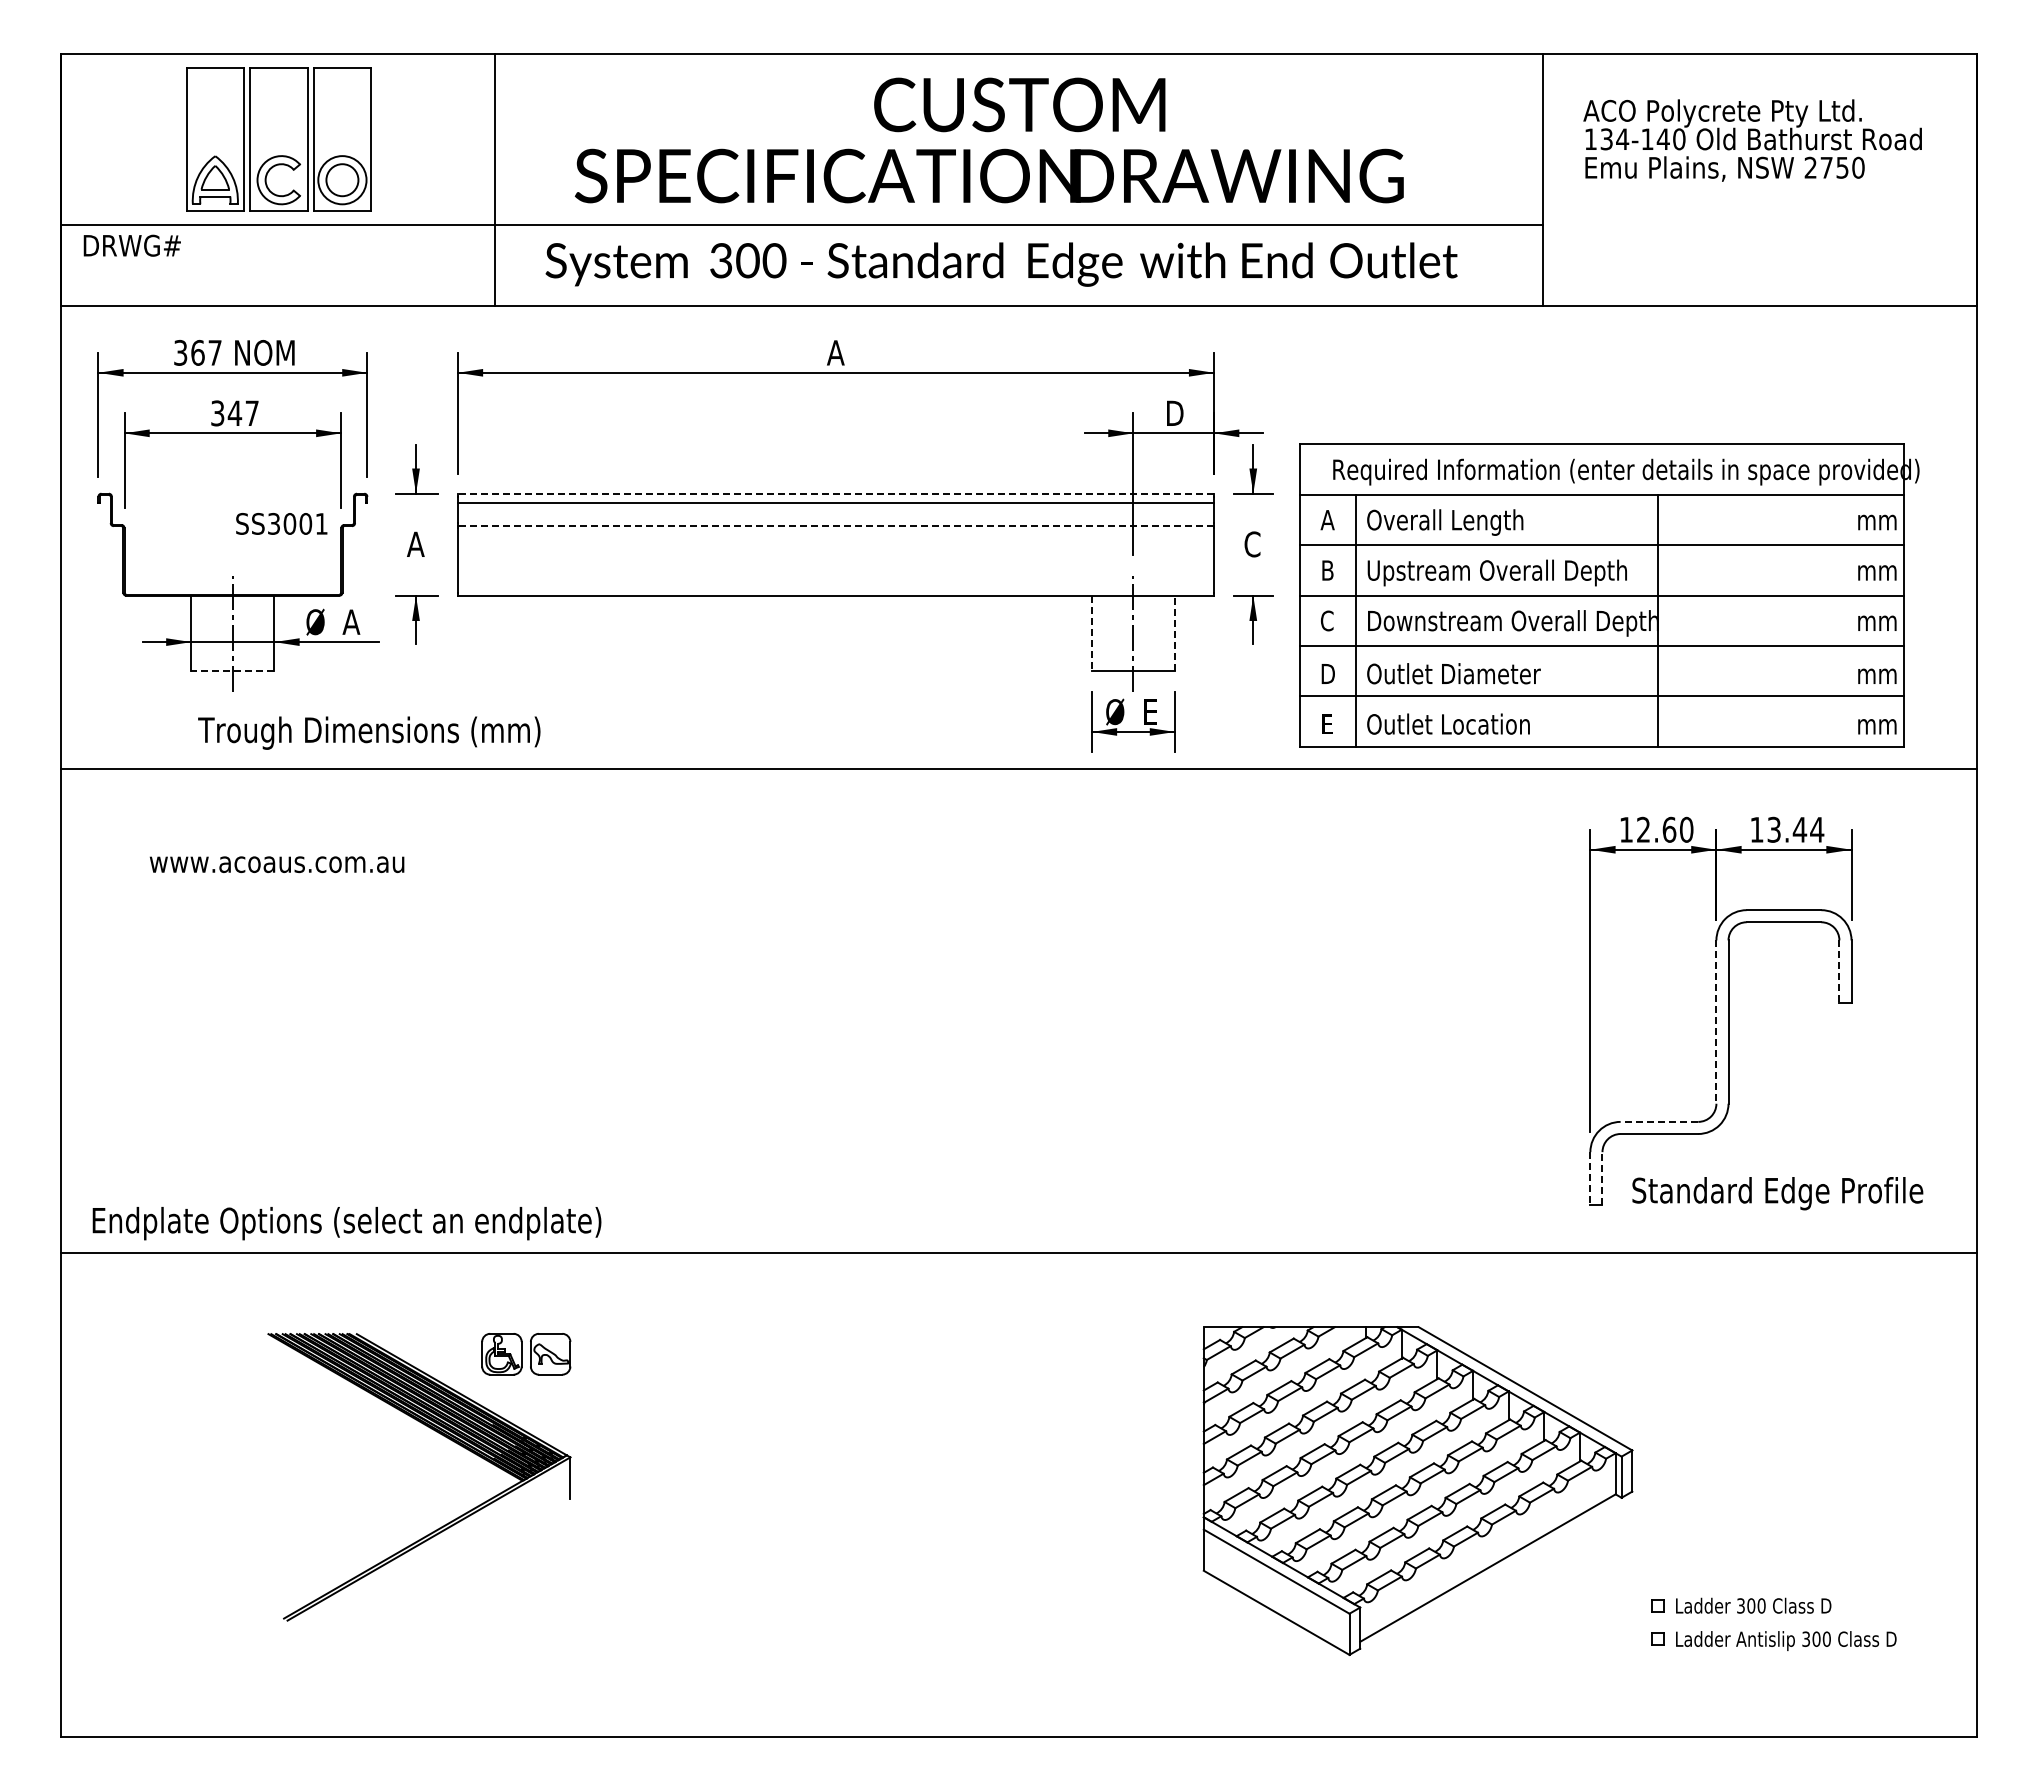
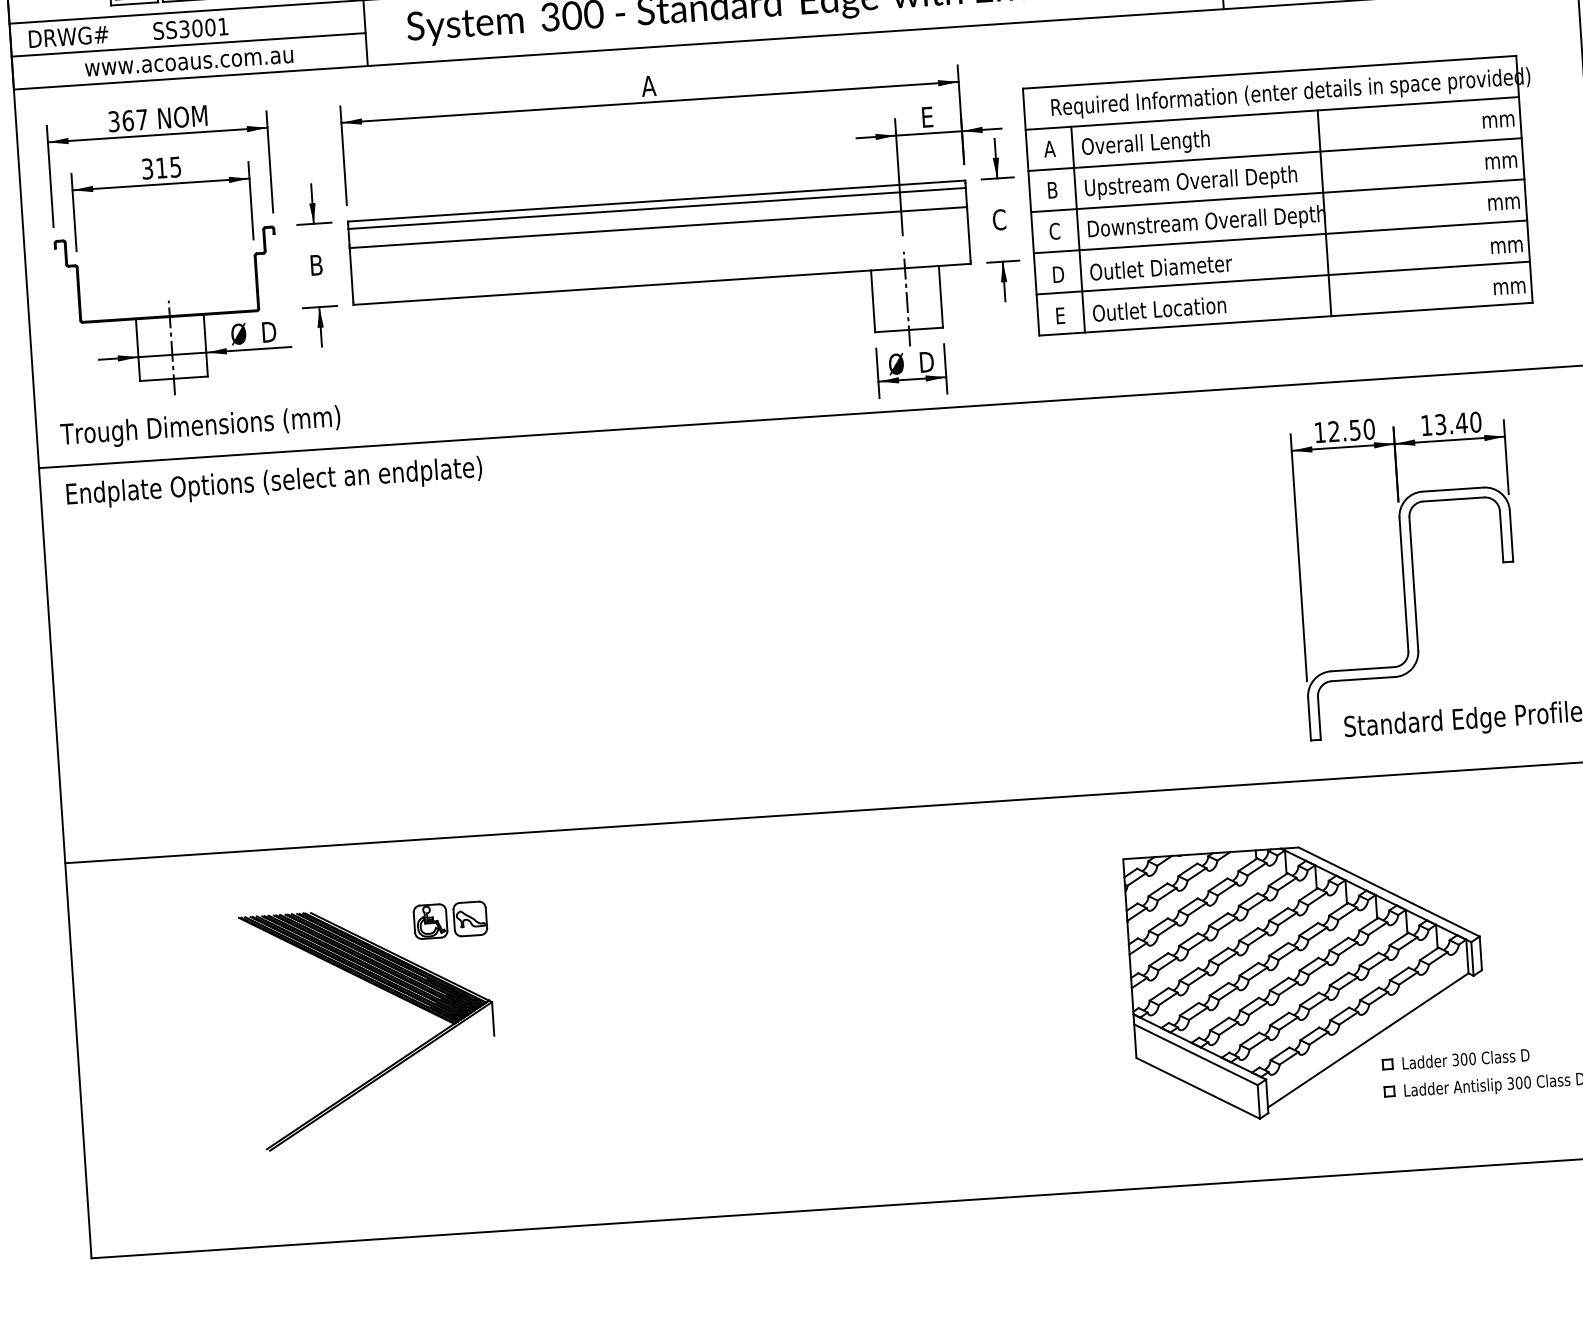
line: (277, 265) -> (188, 45), added
text: (1175, 412) -> (929, 116), D -> E
text: (242, 413) -> (167, 167), 347 -> 315
line: (835, 493) -> (656, 200), dashed -> solid
text: (281, 523) -> (190, 28), moved
line: (835, 526) -> (657, 227), dashed -> solid
text: (415, 543) -> (316, 264), A -> B
part: (1609, 595) -> (1283, 195), moved
text: (351, 621) -> (268, 331), A -> D
line: (1091, 633) -> (872, 301), dashed -> solid
line: (1175, 633) -> (941, 296), dashed -> solid
line: (232, 671) -> (173, 378), dashed -> solid
text: (1152, 711) -> (926, 361), E -> D
text: (369, 732) -> (200, 427), moved
text: (1669, 829) -> (1355, 429), 12.60 -> 12.50
text: (1817, 829) -> (1476, 421), 13.44 -> 13.40
text: (276, 864) -> (188, 63), moved
line: (1839, 972) -> (1501, 537), dashed -> solid
line: (1716, 1022) -> (1404, 584), dashed -> solid
line: (1659, 1121) -> (1362, 668), dashed -> solid
line: (1602, 1177) -> (1319, 717), dashed -> solid
line: (1590, 1178) -> (1309, 719), dashed -> solid
text: (346, 1223) -> (274, 482), moved
part: (1417, 1490) -> (1306, 980), moved

